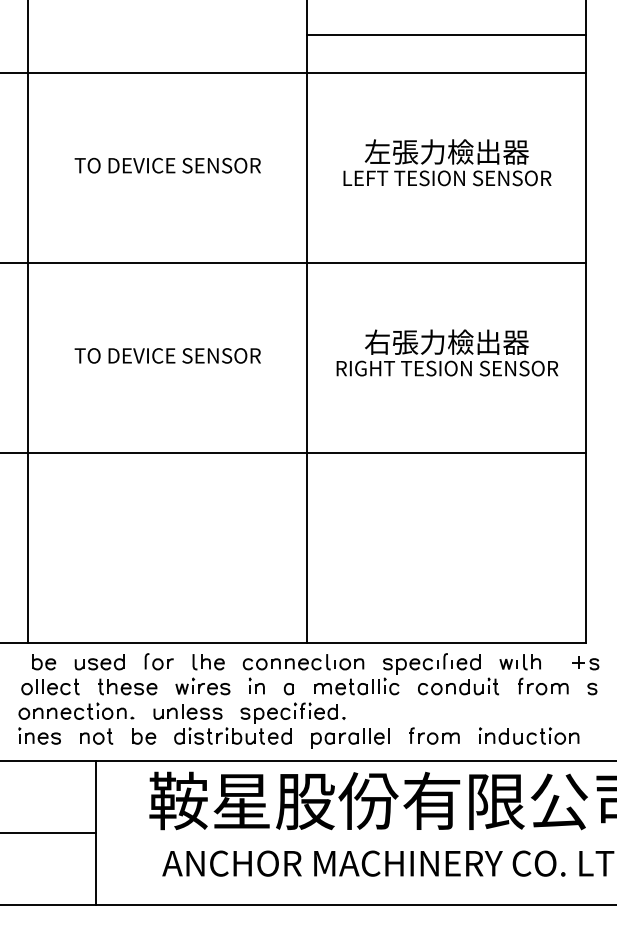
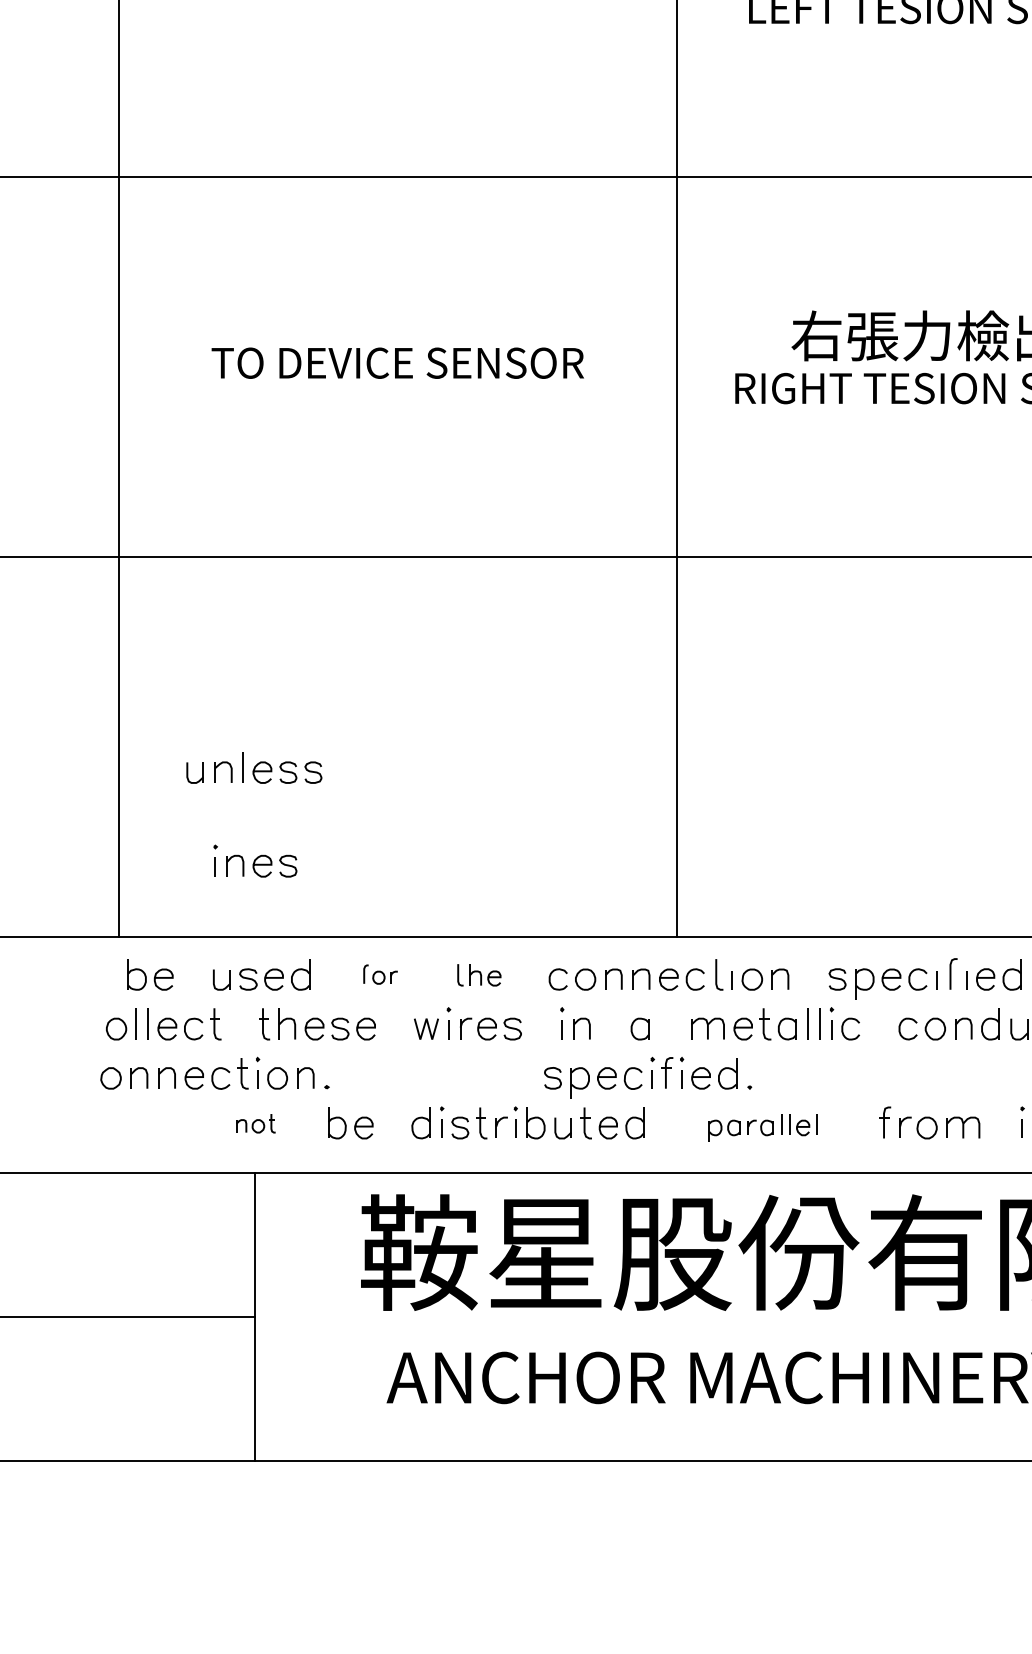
part: (158, 661) -> (379, 973), size x0.6
part: (208, 662) -> (479, 975), size x0.7
part: (187, 711) -> (253, 768), moved
part: (39, 735) -> (255, 860), moved
part: (96, 736) -> (255, 1123), size x0.6
part: (350, 738) -> (762, 1127), size x0.7

